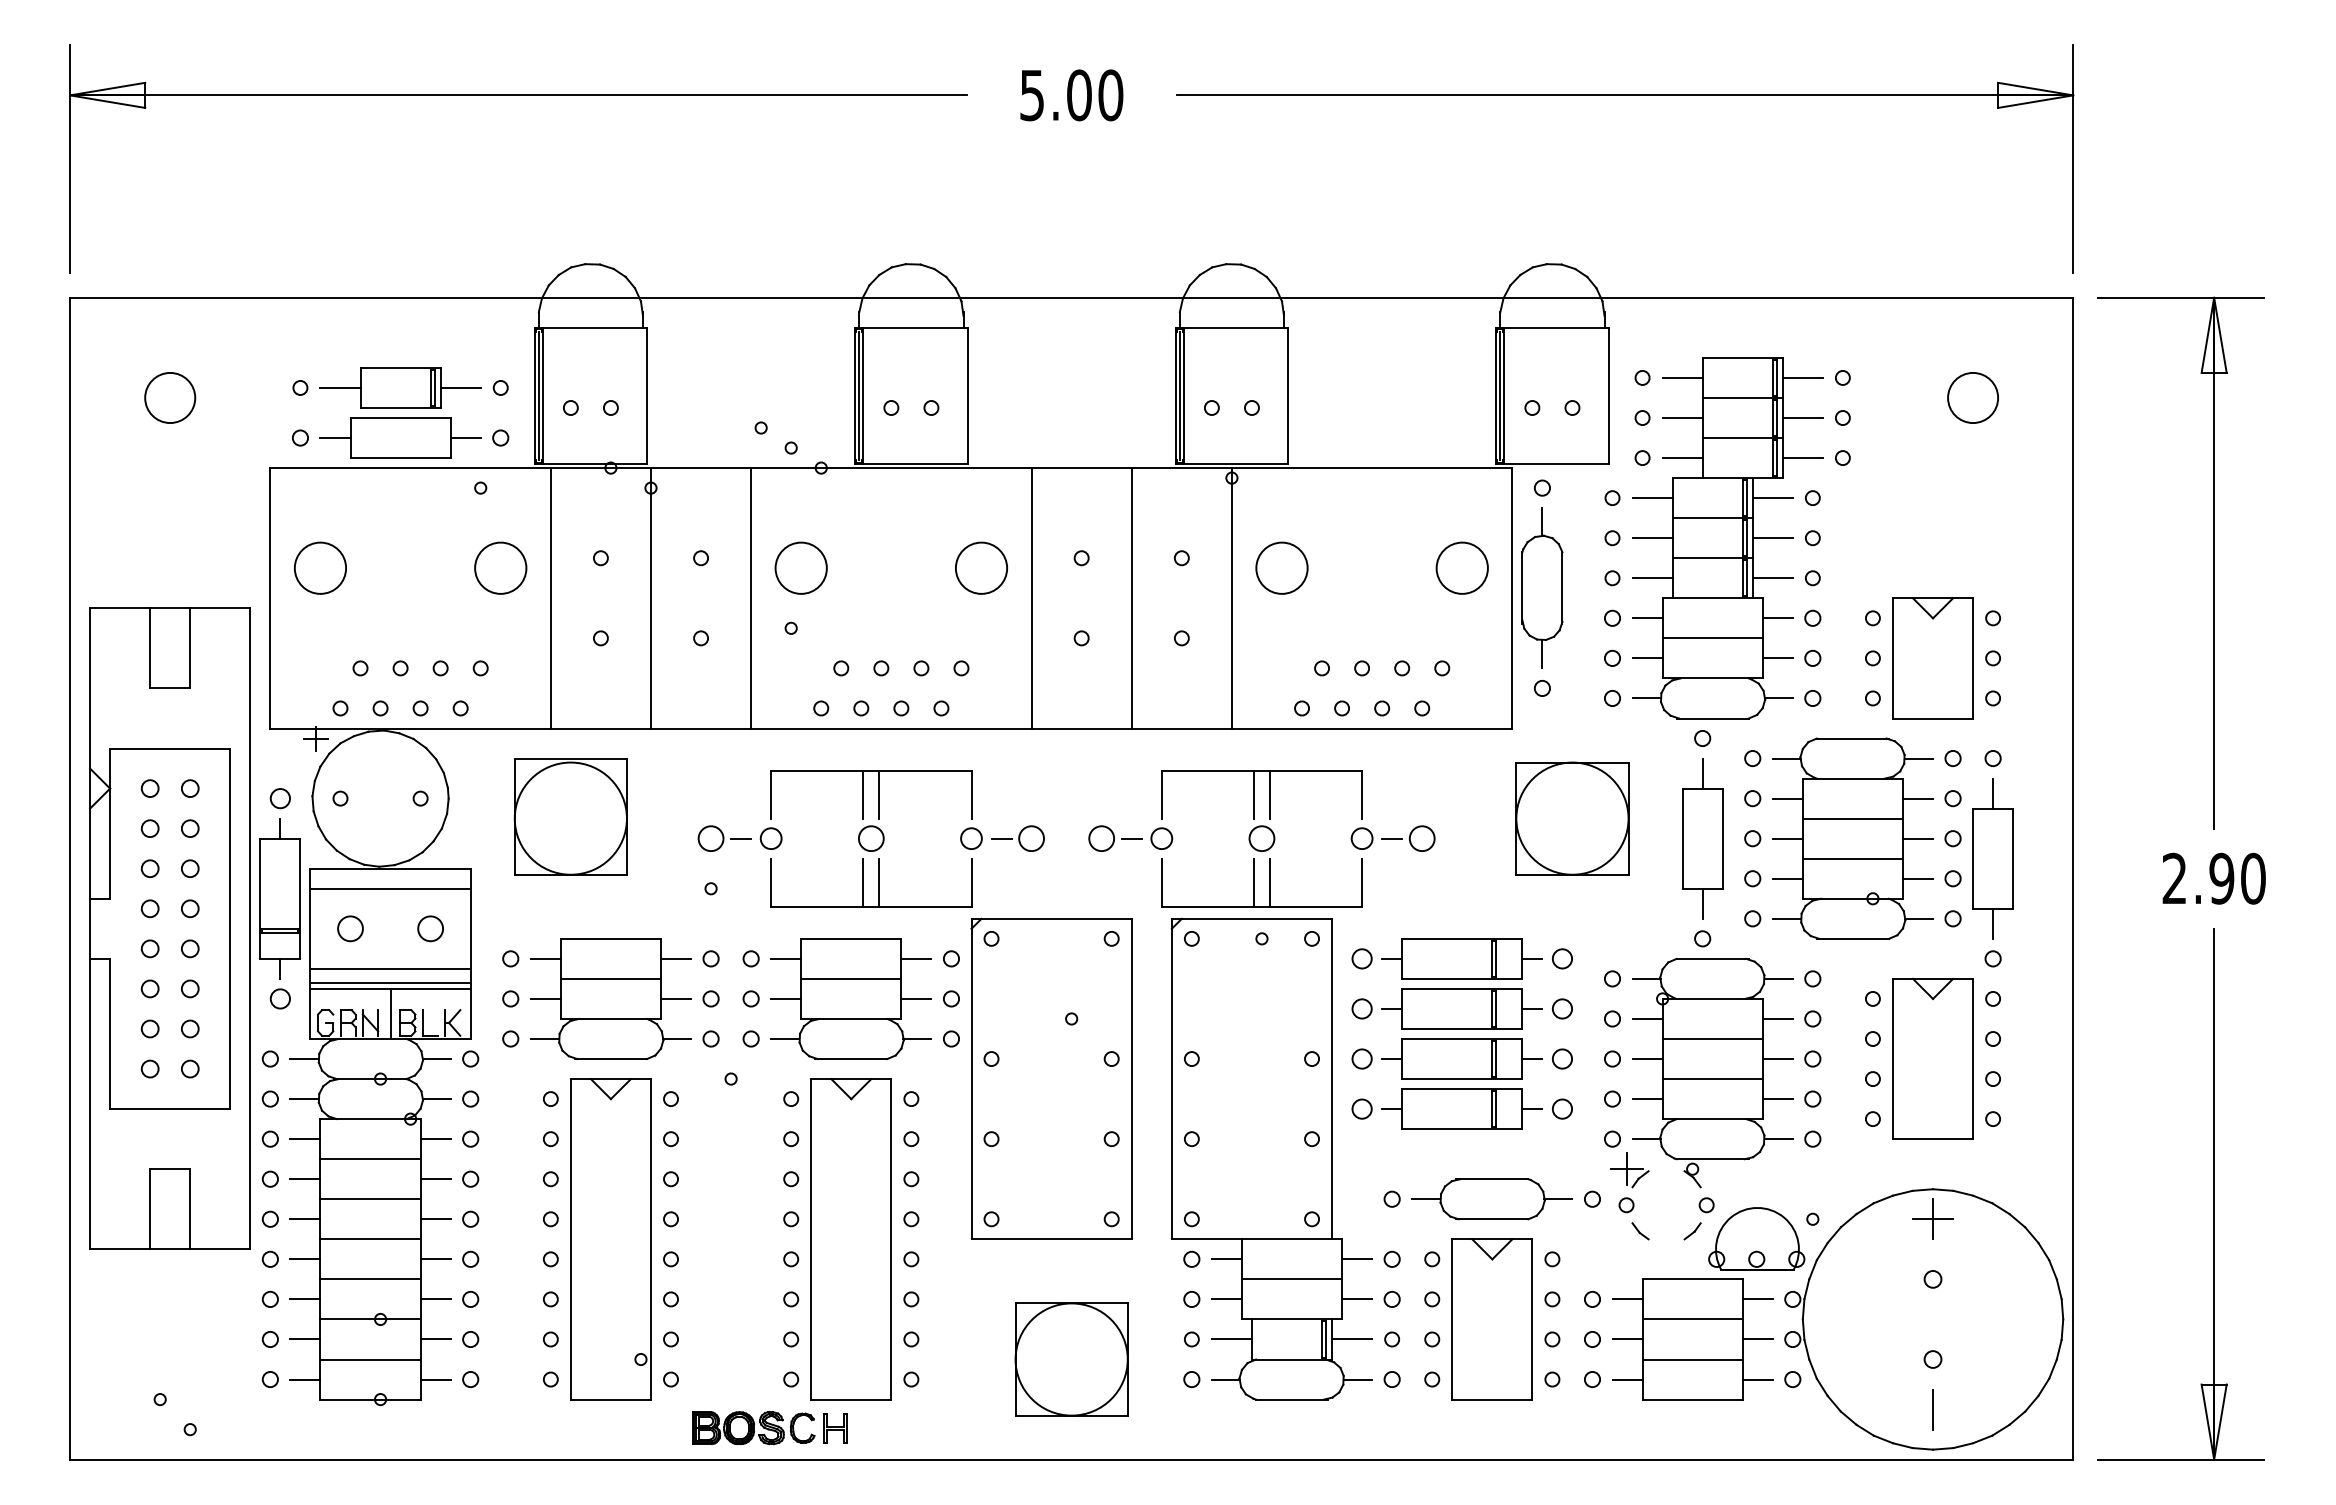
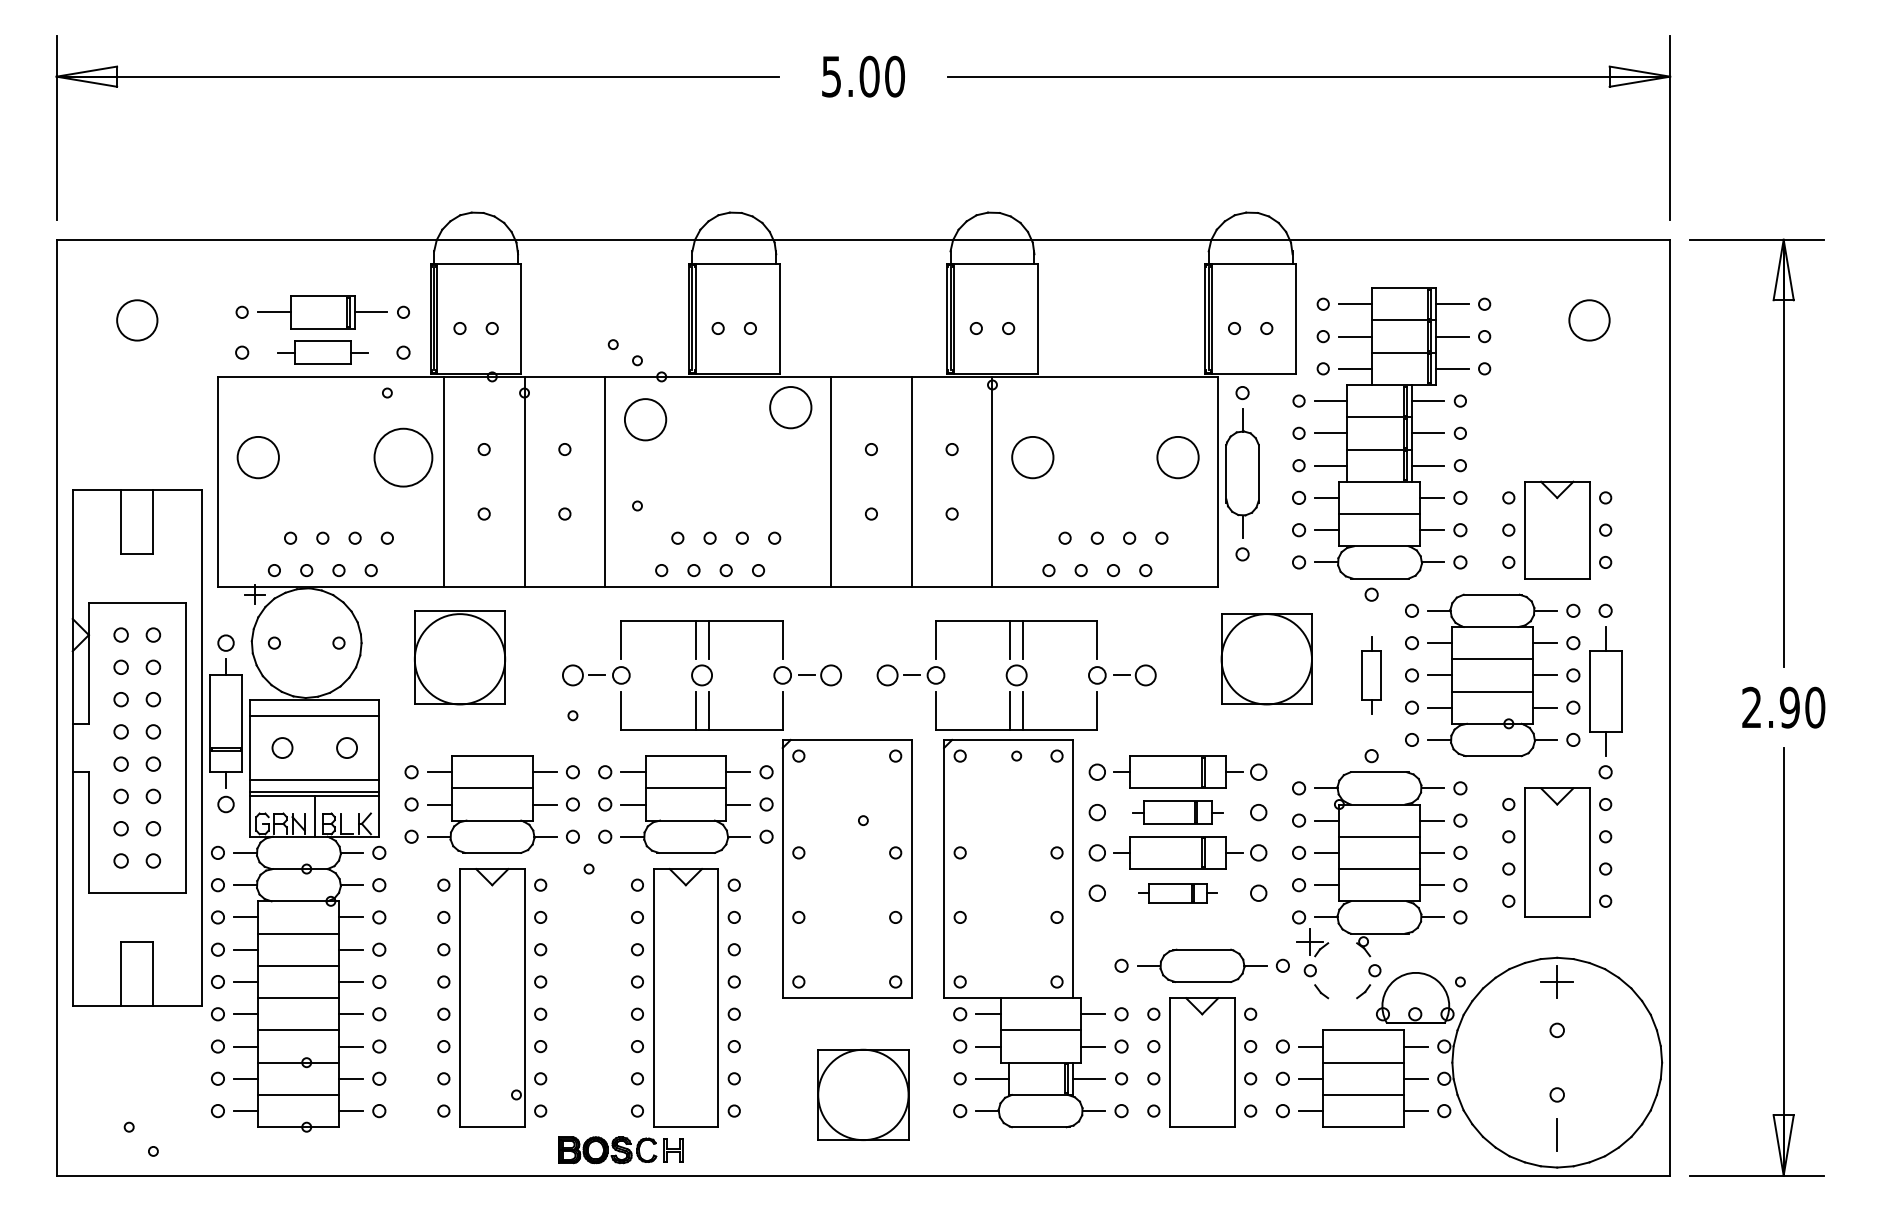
part: (400, 437) -> (322, 352), size x0.7
circle: (500, 567) -> (403, 456), size x1.4
circle: (800, 567) -> (644, 419), moved
circle: (981, 567) -> (790, 407), moved
part: (1702, 838) -> (1371, 675), size x0.6
part: (1461, 1008) -> (1177, 812), size x0.7
part: (1461, 1108) -> (1177, 892), size x0.6

